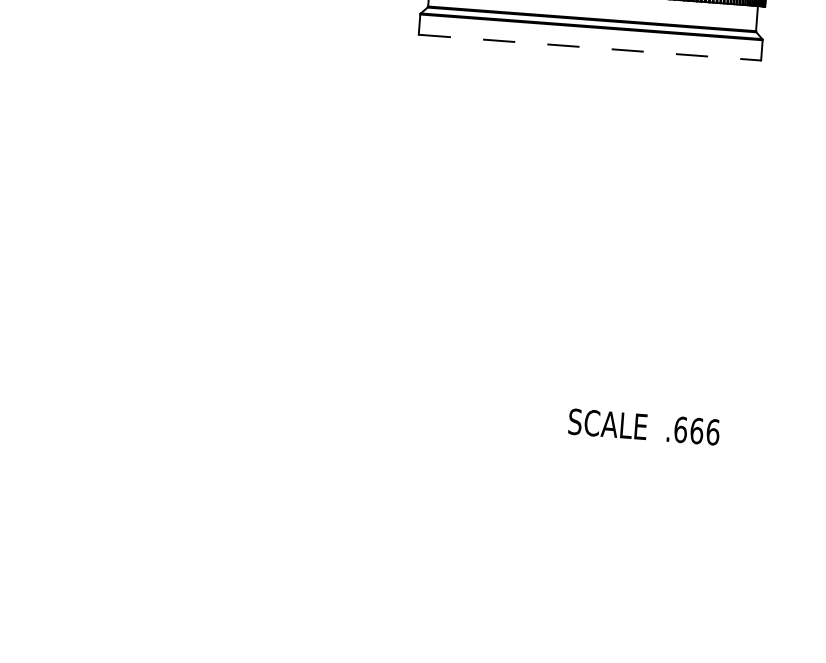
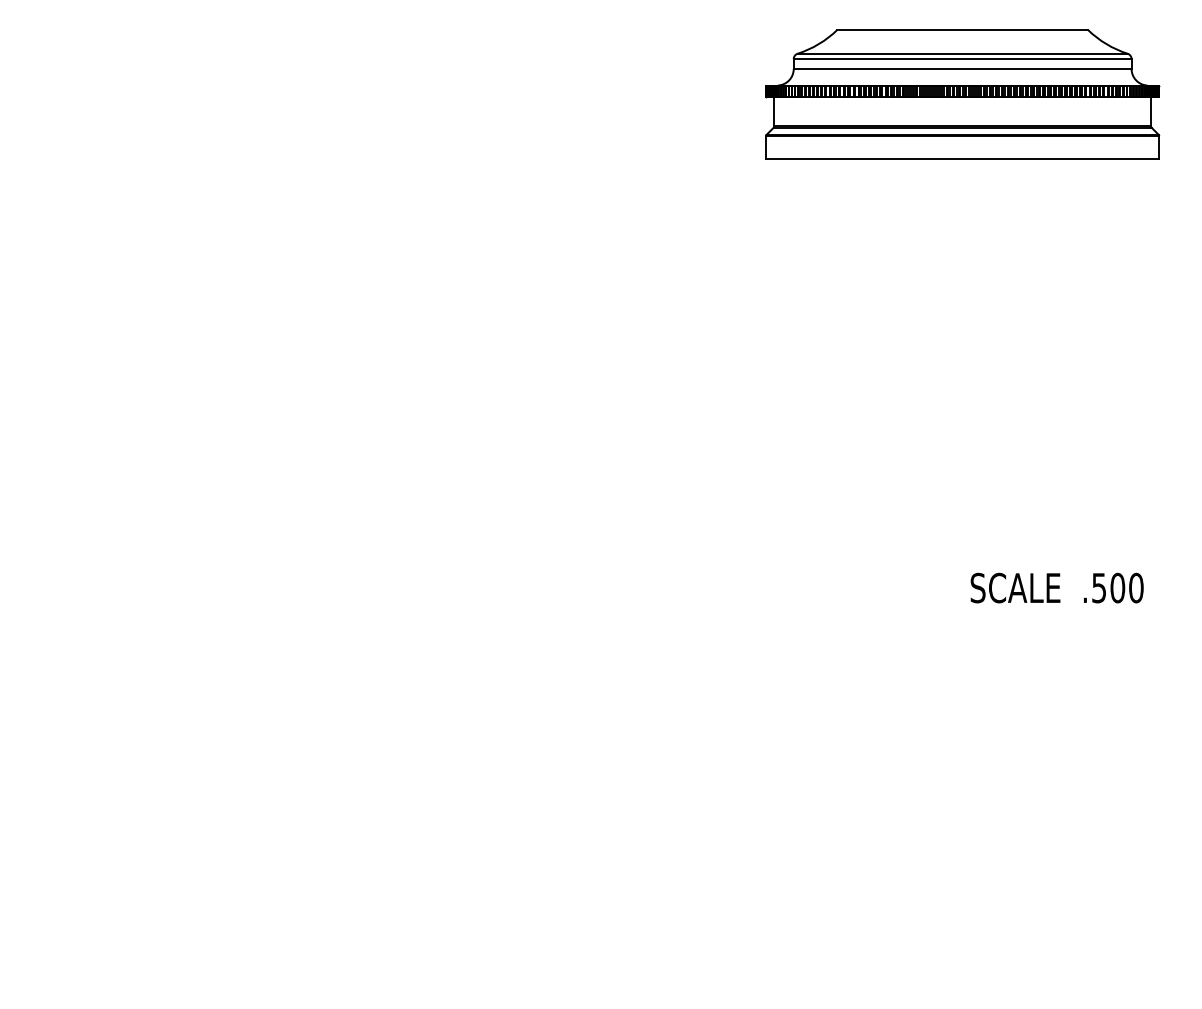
line: (589, 47) -> (962, 159), dashed -> solid
text: (696, 430) -> (1117, 587), .666 -> .500

